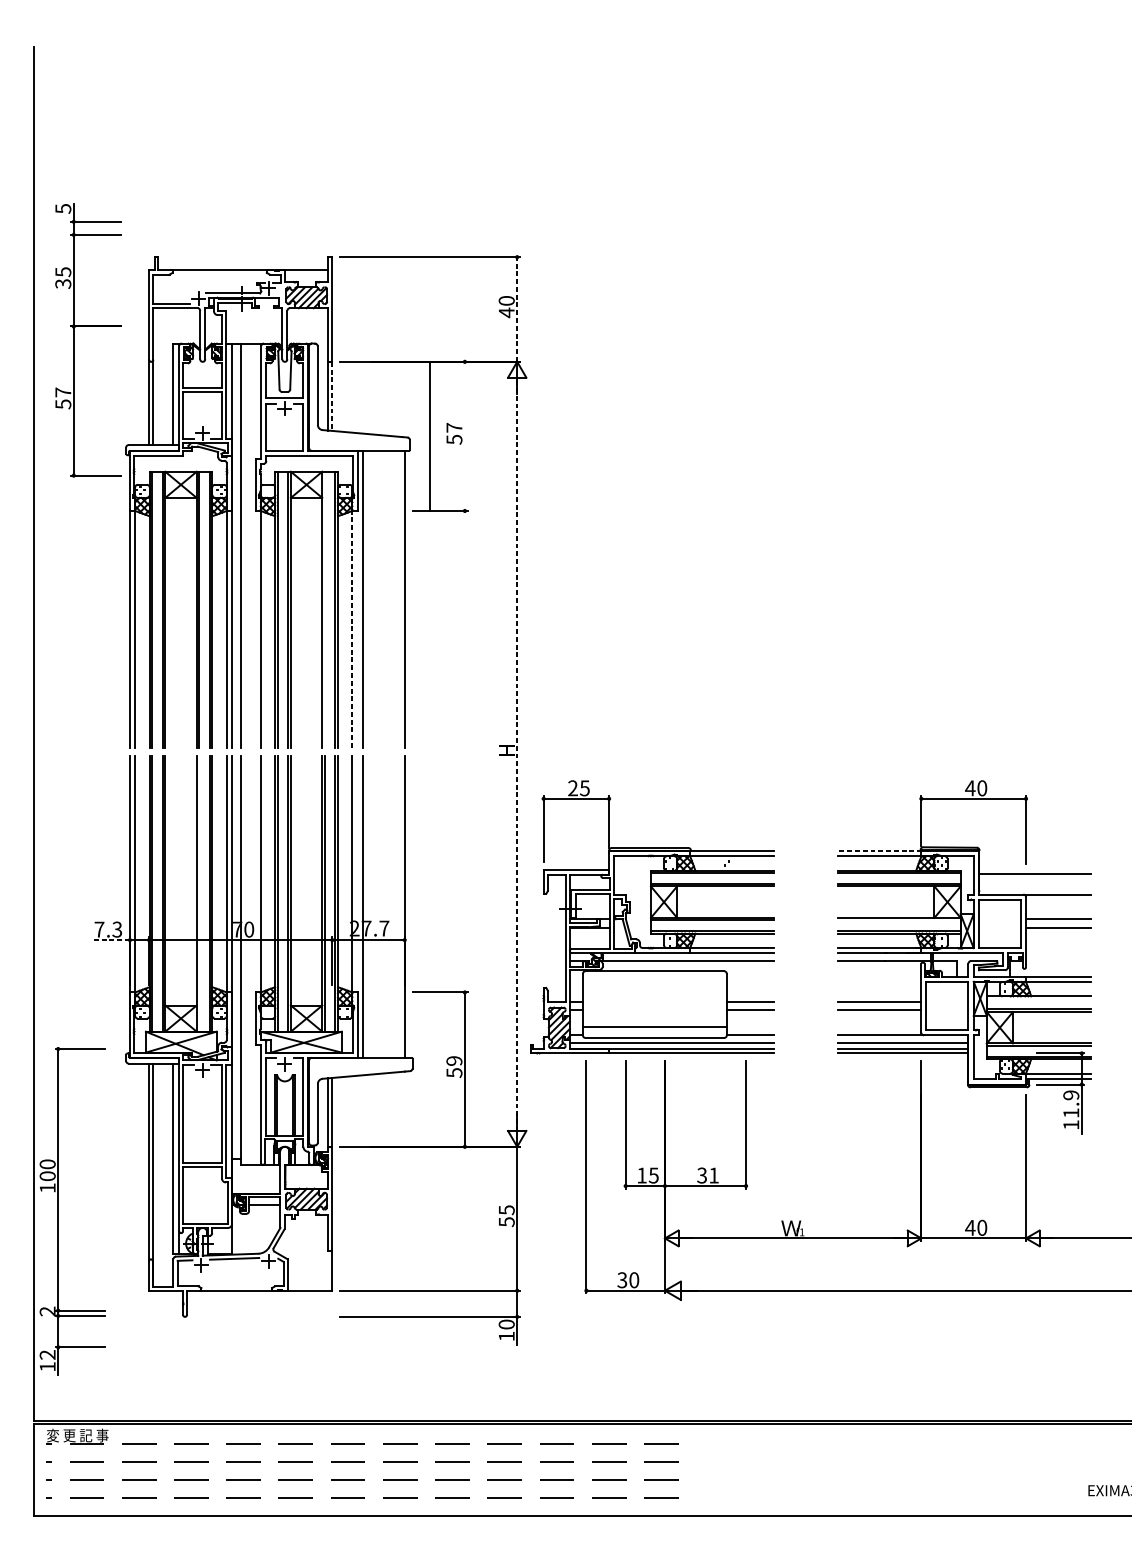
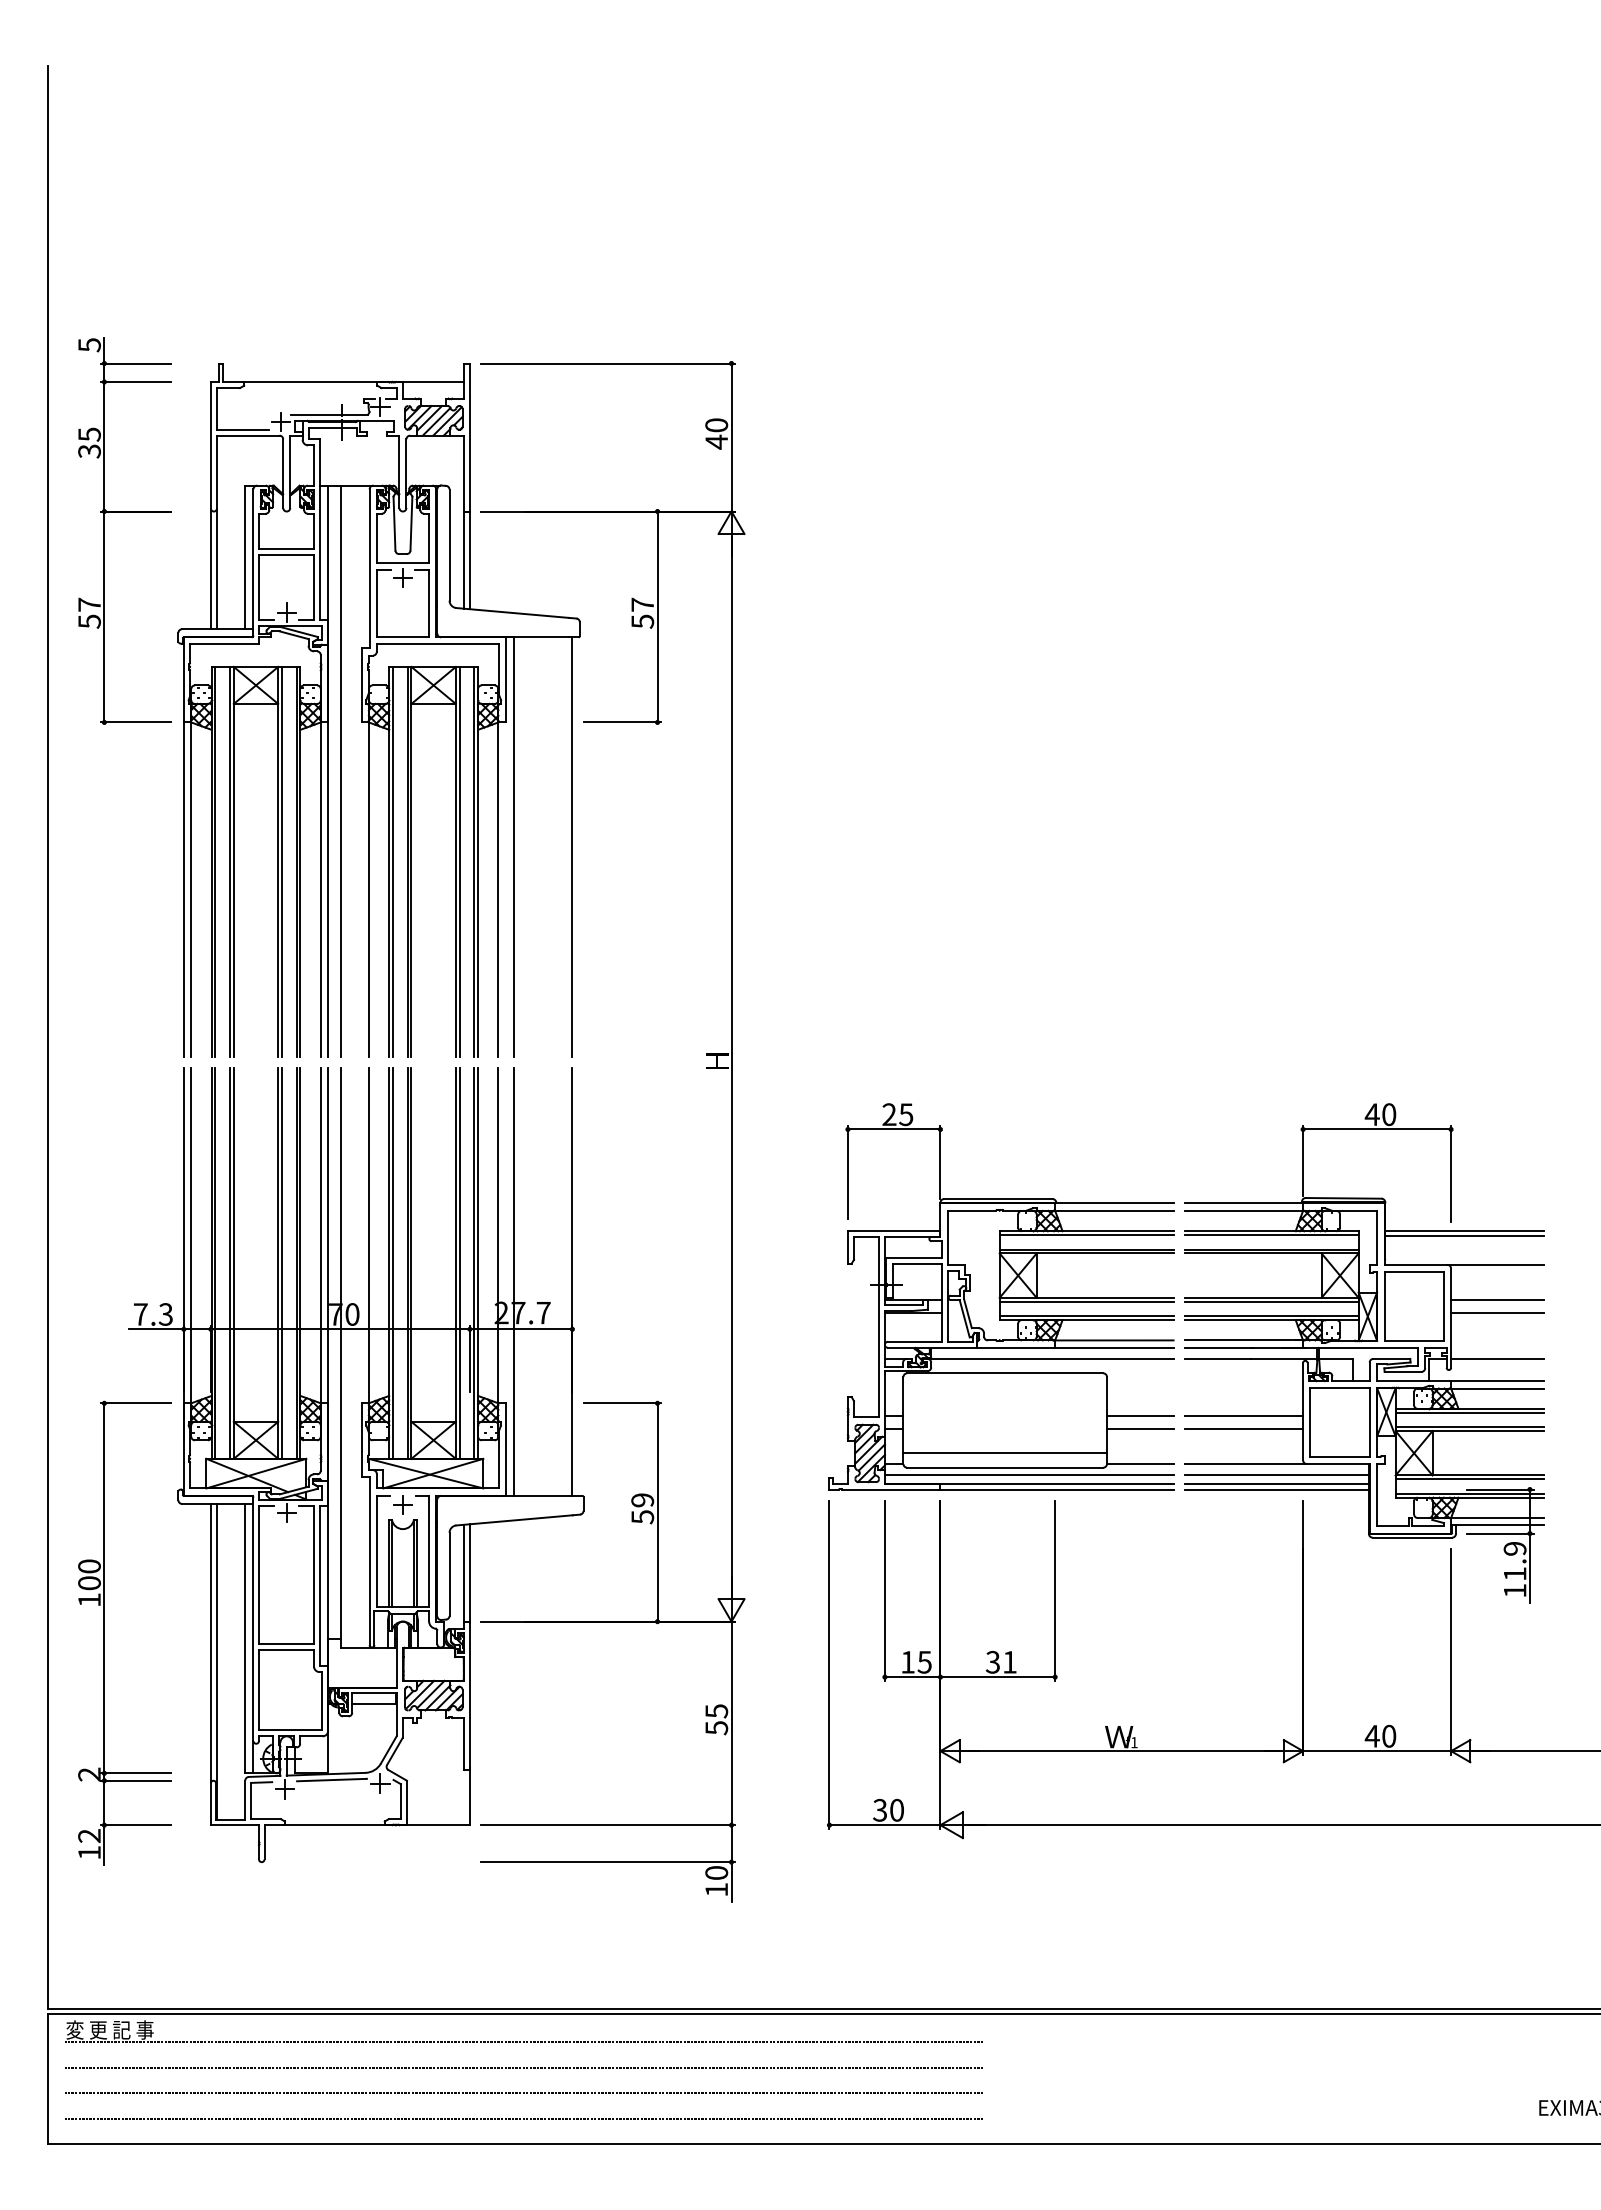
line: (517, 309) -> (731, 437), dashed -> solid
part: (88, 327) -> (124, 512), moved
line: (331, 396) -> (469, 560), dashed -> solid
line: (430, 436) -> (657, 616), moved
line: (324, 609) -> (459, 861), added
line: (352, 629) -> (498, 889), dashed -> solid
line: (517, 754) -> (731, 1067), dashed -> solid
line: (879, 851) -> (1244, 1203), dashed -> solid
line: (1035, 870) -> (1464, 1230), added
line: (199, 893) -> (281, 1263), added
part: (652, 916) -> (1001, 1296), moved
line: (899, 920) -> (1271, 1301), added
line: (110, 940) -> (156, 1329), dashed -> solid
line: (1058, 960) -> (1497, 1358), added
line: (1039, 998) -> (1469, 1412), added
part: (58, 1211) -> (104, 1632), moved

